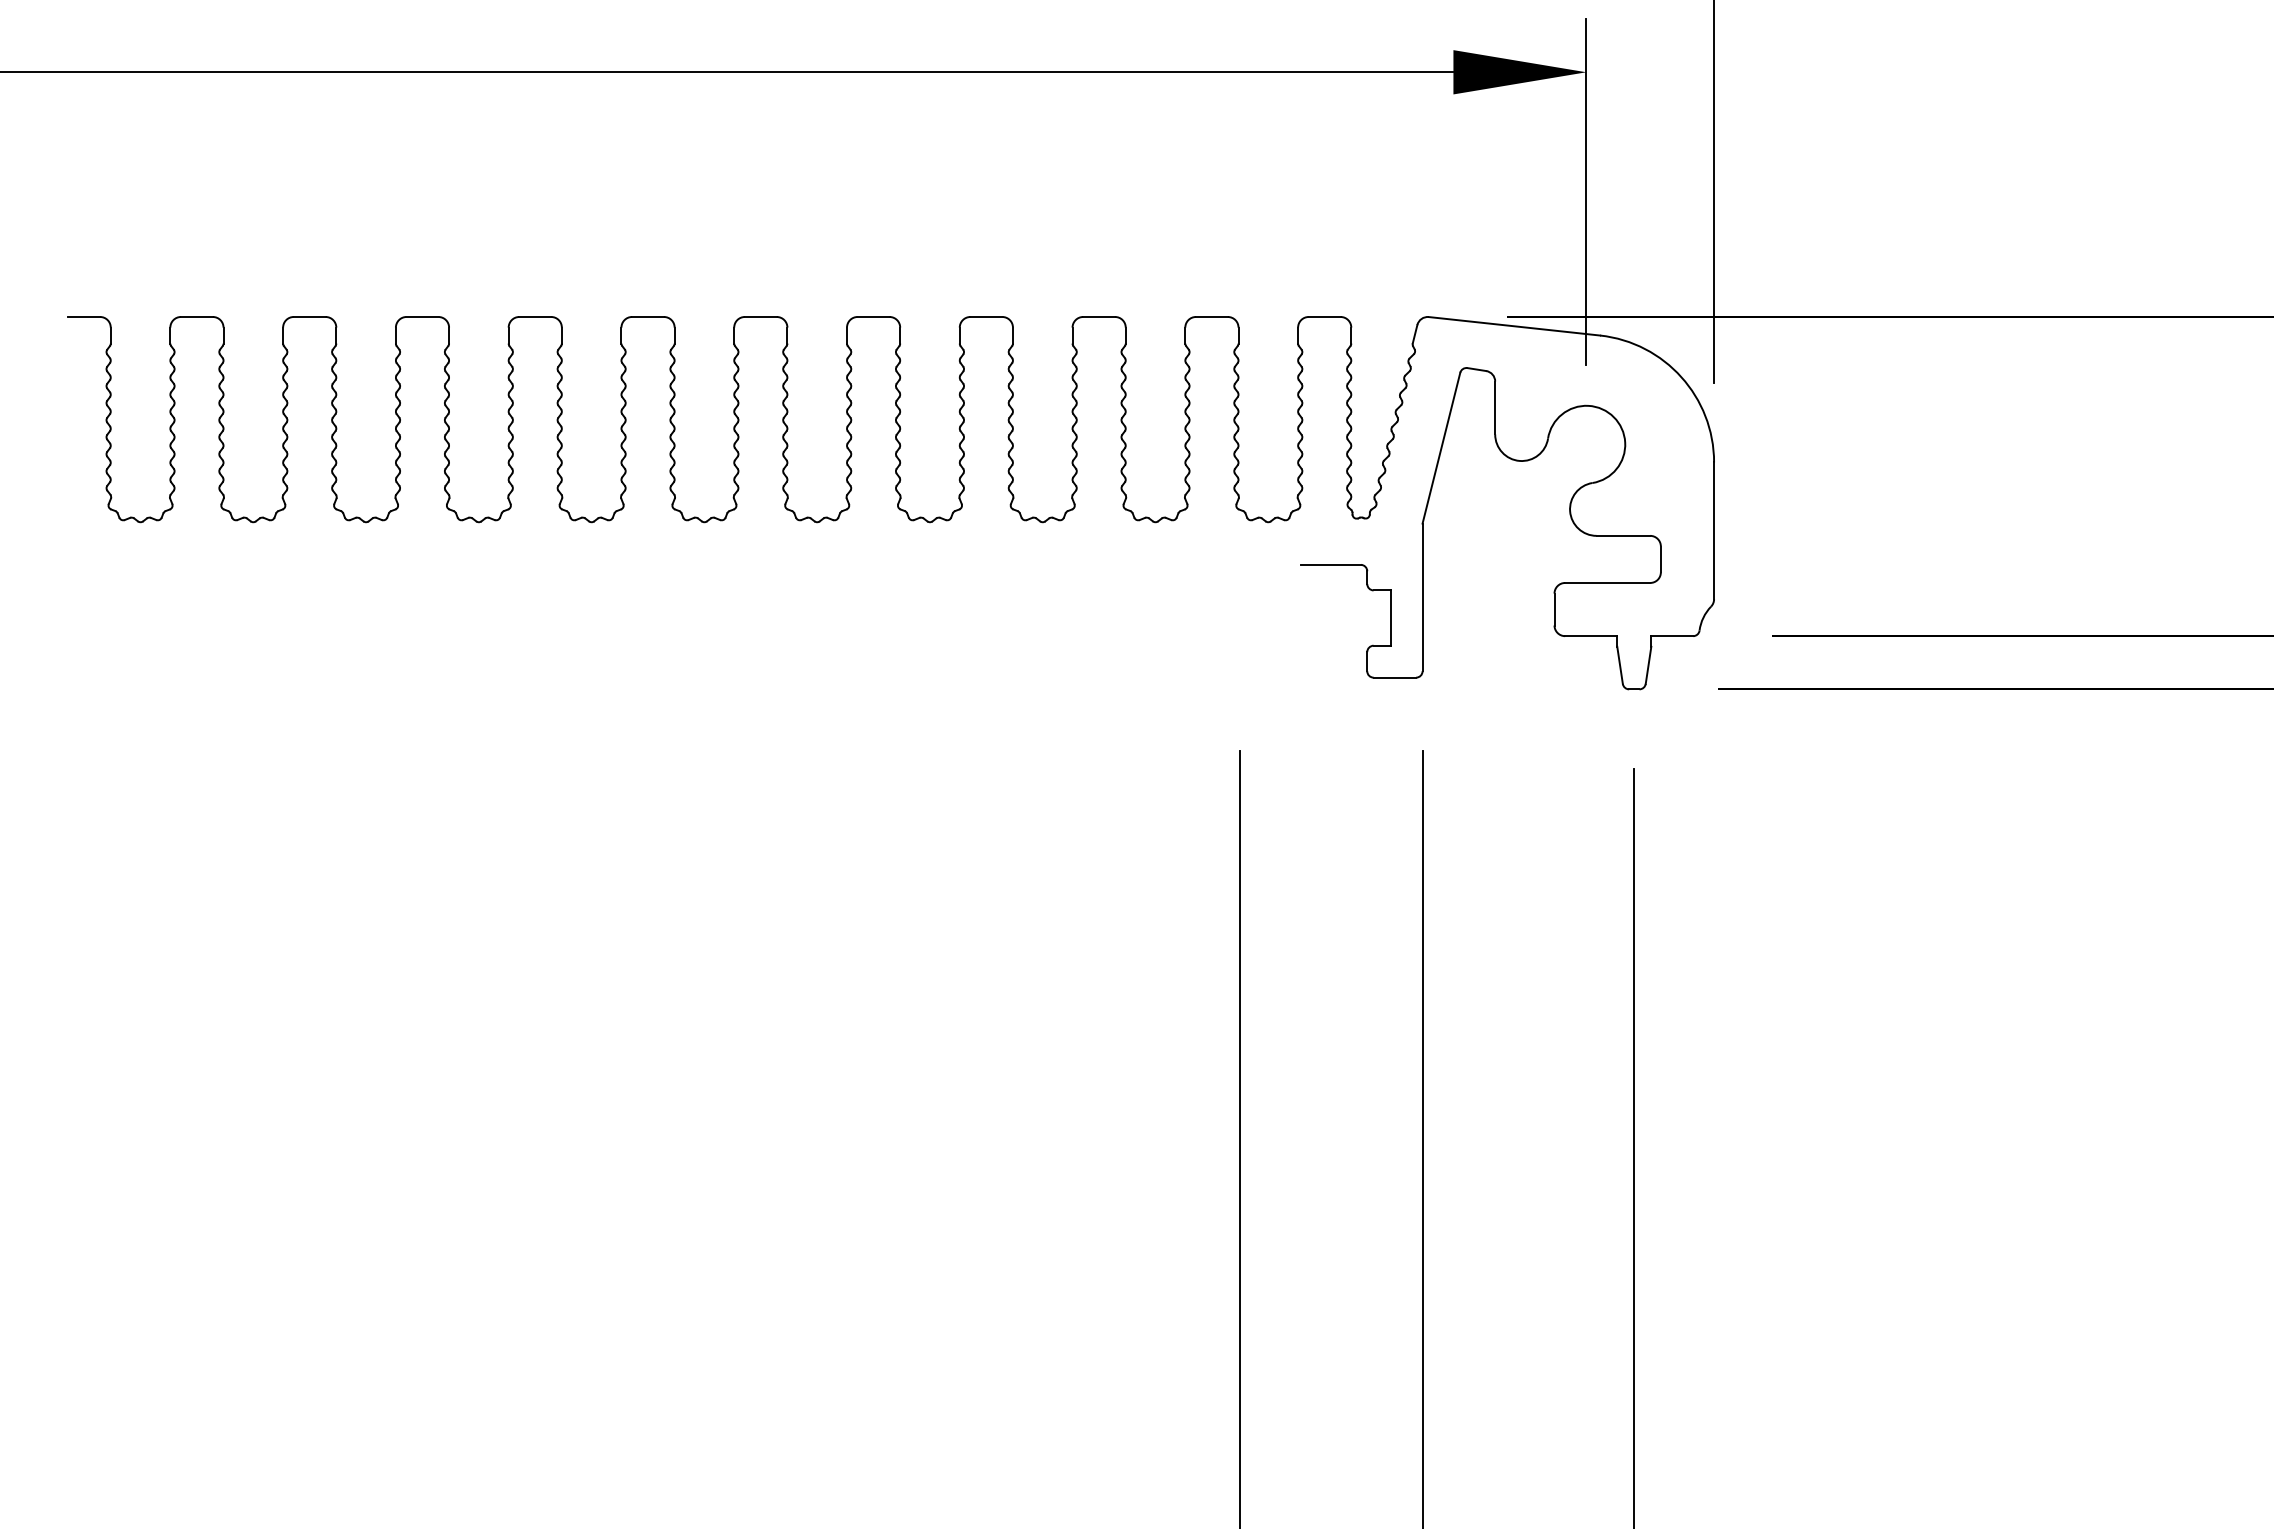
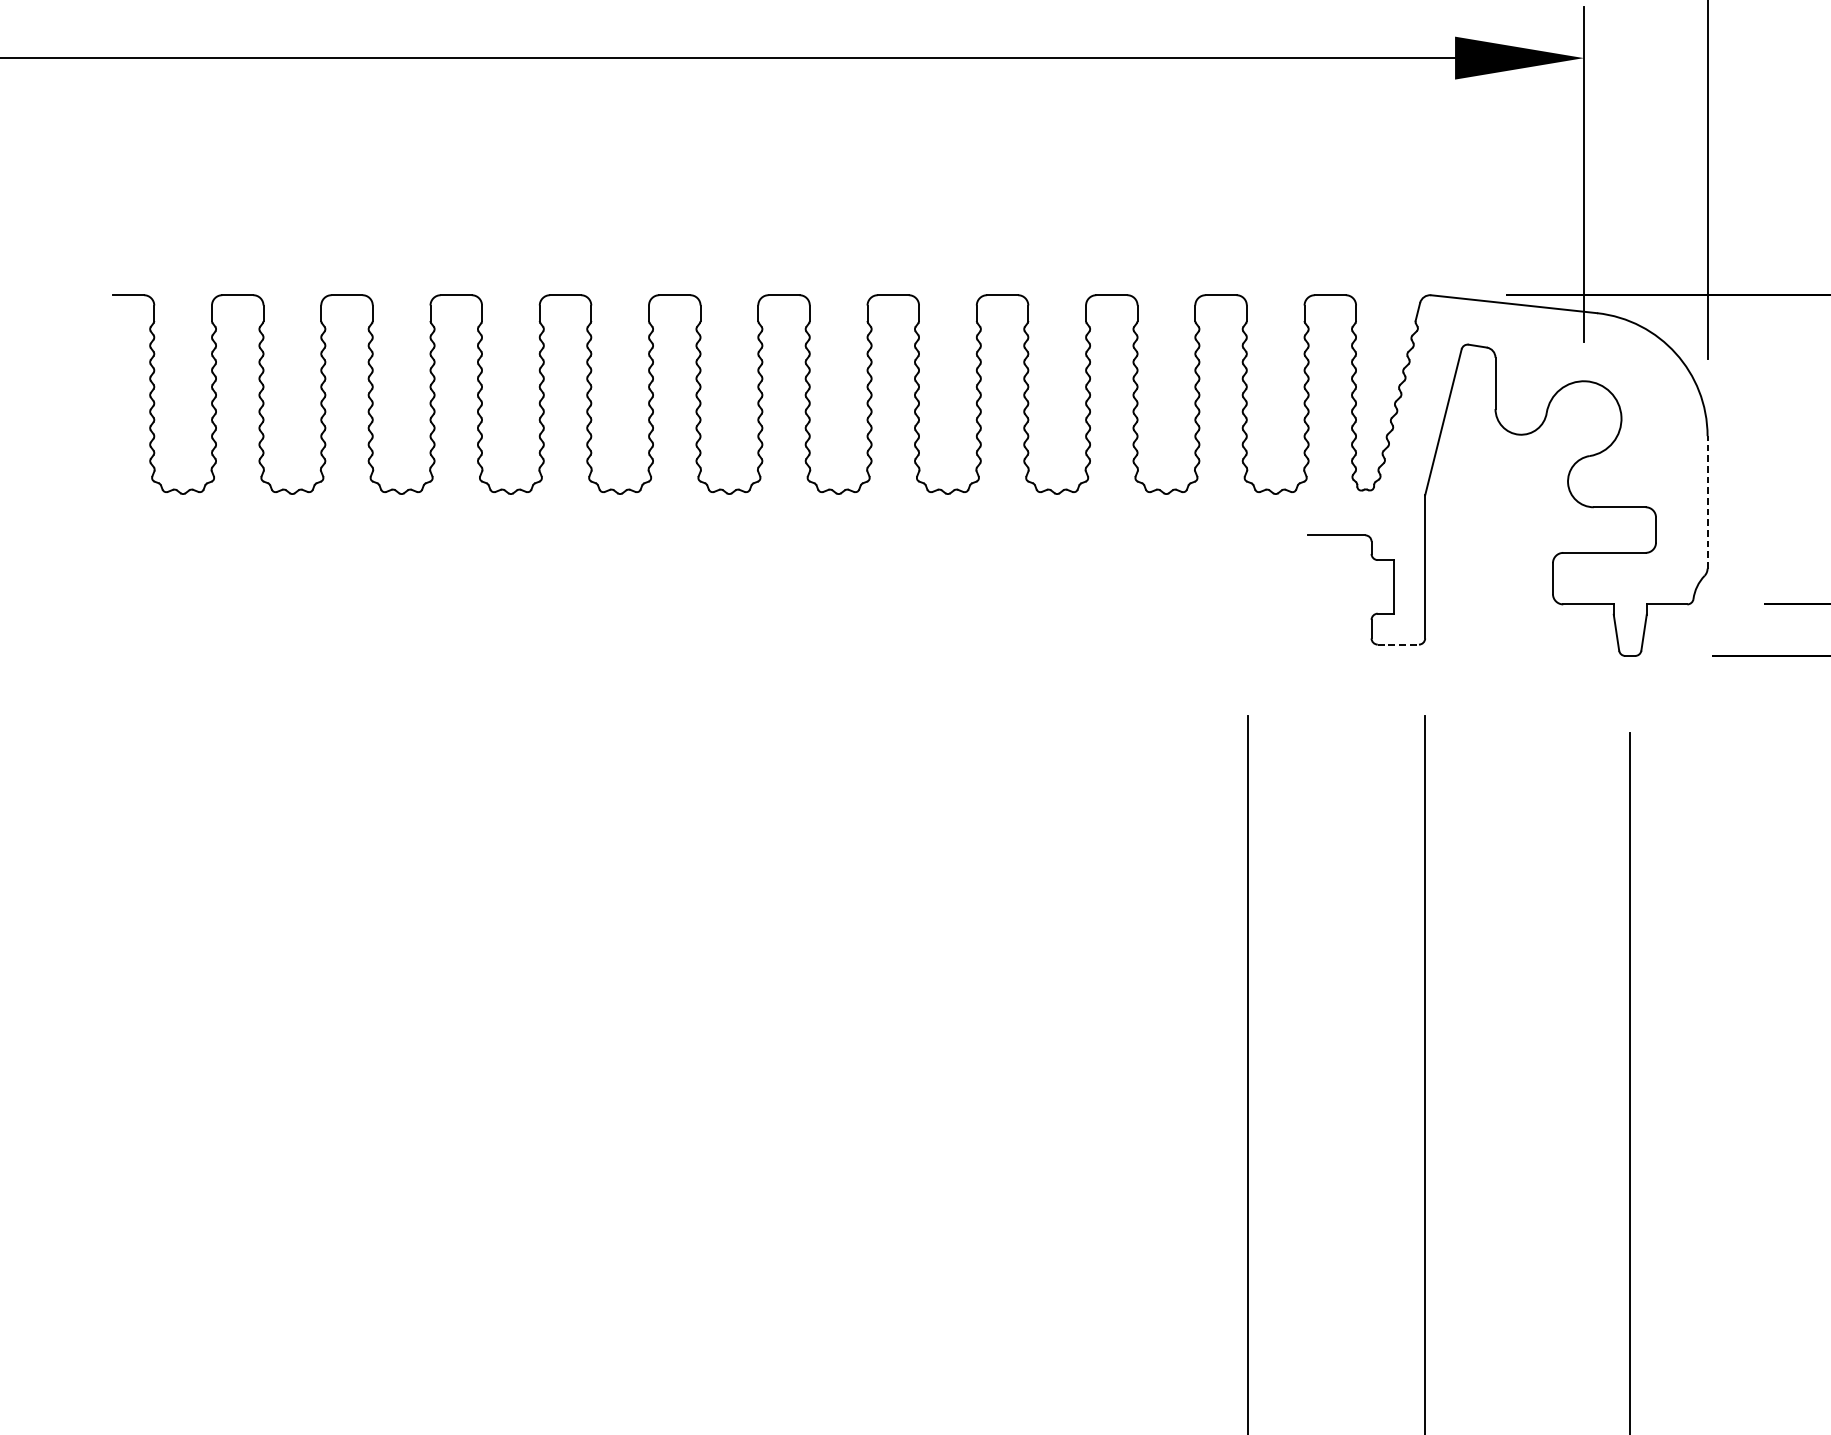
line: (1714, 530) -> (1707, 502), solid -> dashed
line: (1395, 677) -> (1398, 644), solid -> dashed

